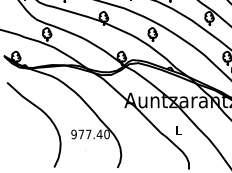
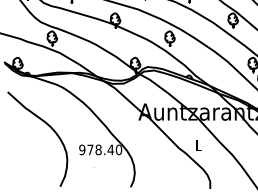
text: (88, 134) -> (98, 149), 977.40 -> 978.40

